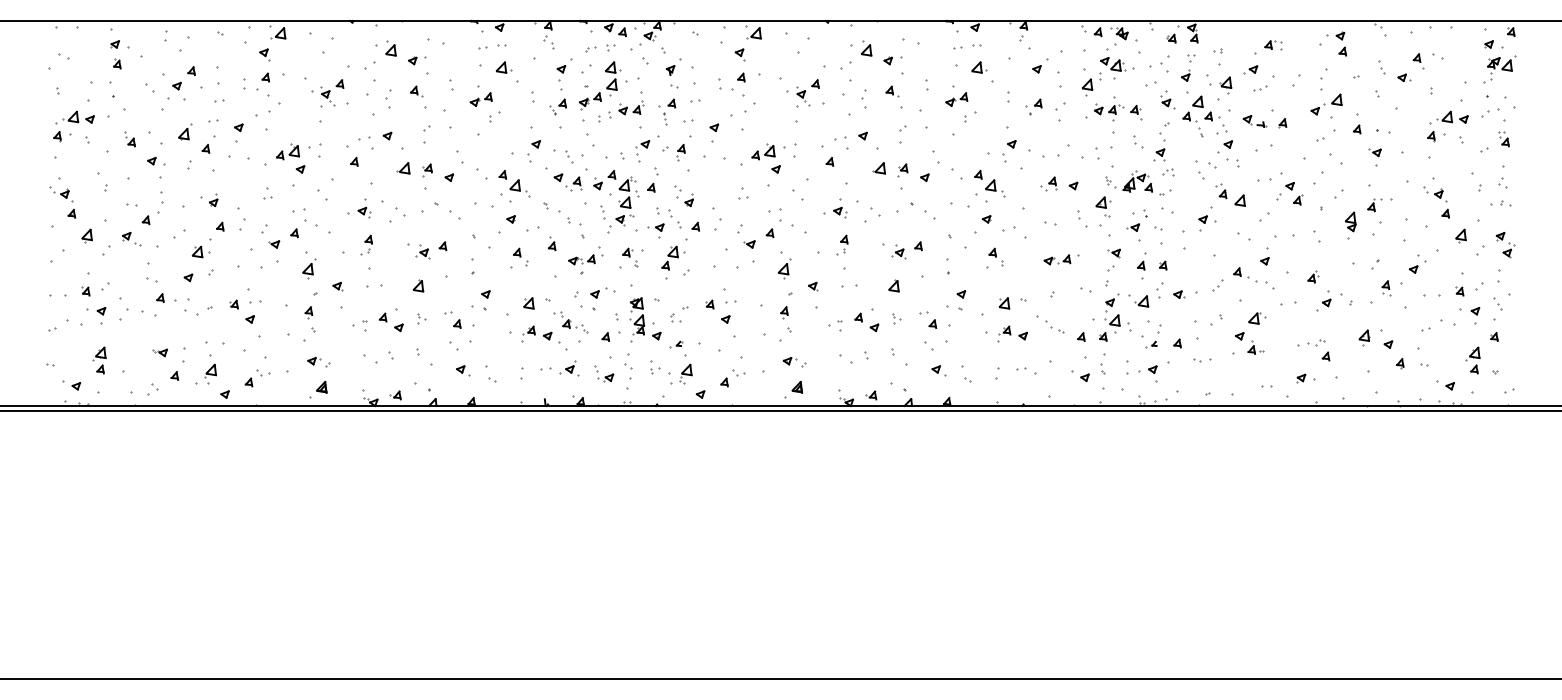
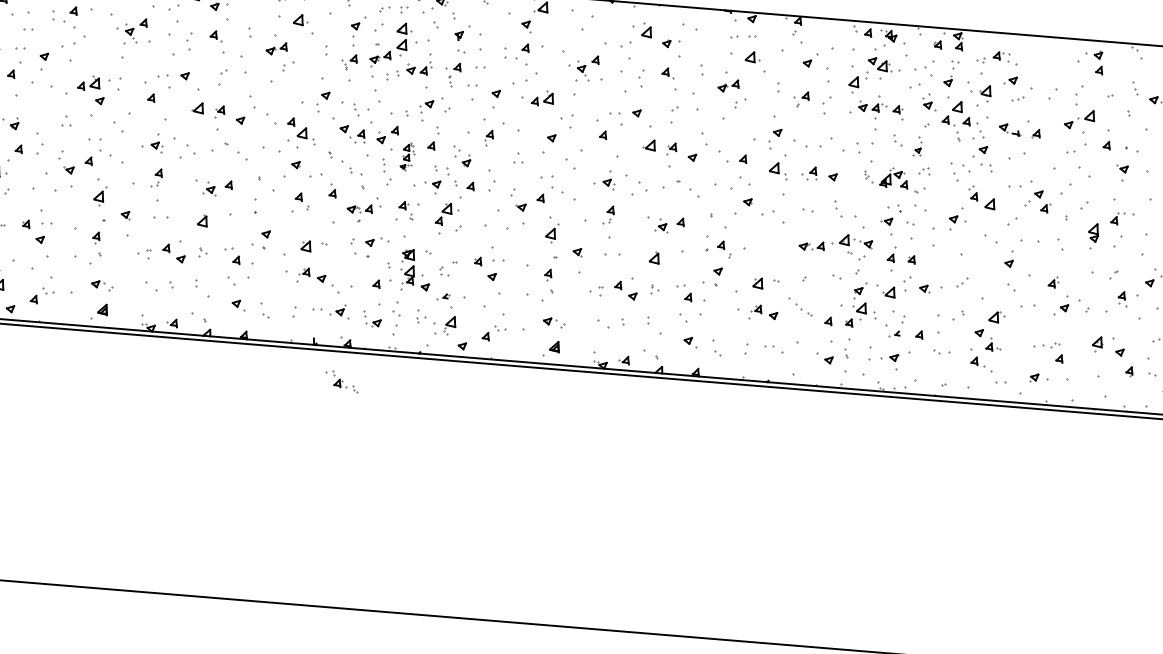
part: (1273, 45) -> (1001, 56), moved
part: (1159, 146) -> (917, 146), size x0.7
part: (763, 151) -> (542, 98), moved
part: (680, 152) -> (488, 137), moved
part: (995, 188) -> (778, 171), moved
part: (627, 201) -> (407, 156), size x0.6
part: (1103, 206) -> (846, 243), moved
part: (995, 256) -> (723, 248), moved
part: (1245, 274) -> (982, 363), moved
part: (570, 322) -> (341, 382), moved

